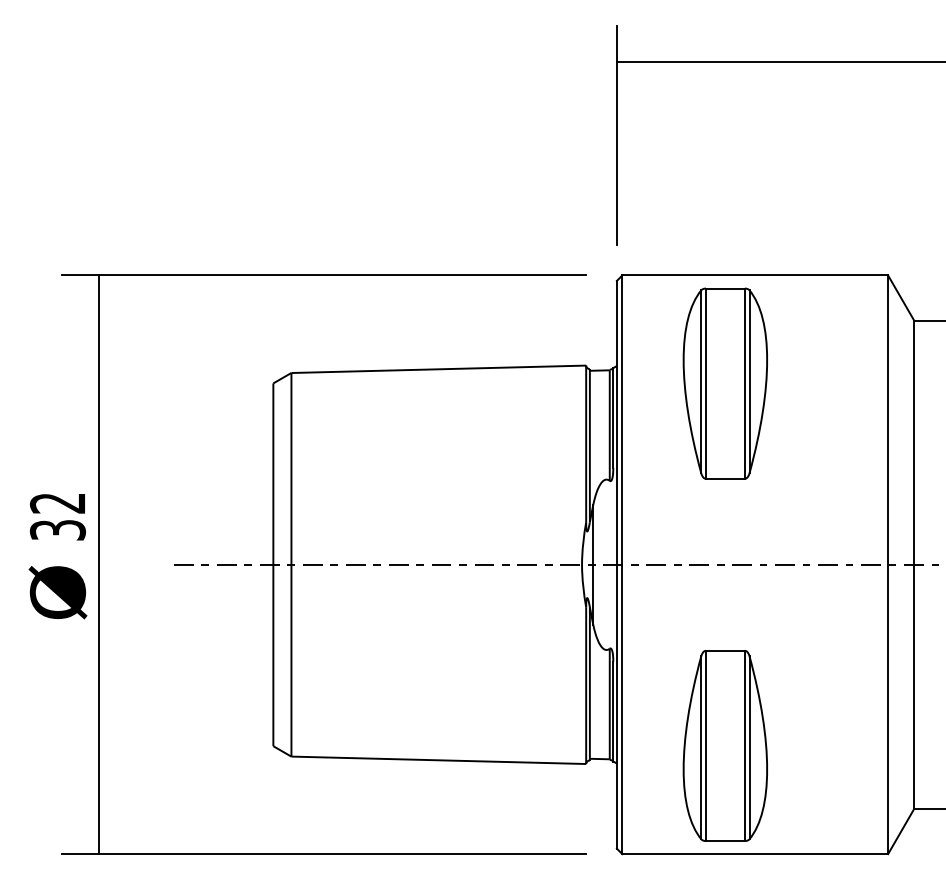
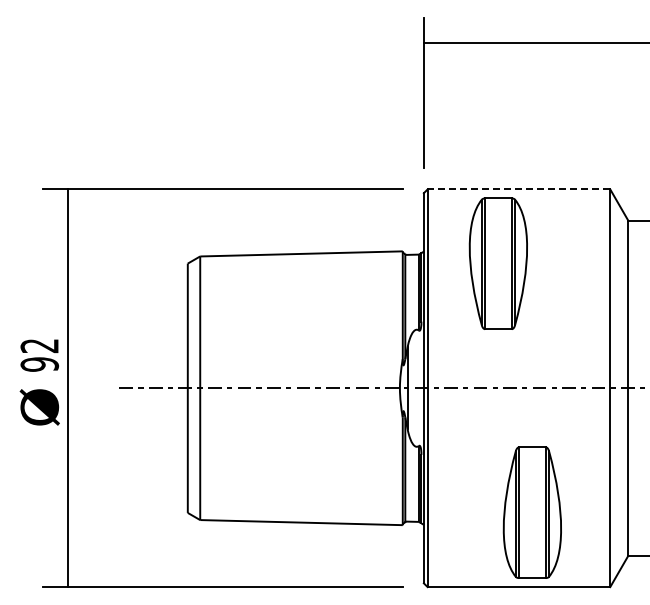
line: (754, 275) -> (518, 189), solid -> dashed
text: (57, 530) -> (39, 364), 32 -> 92
part: (724, 745) -> (531, 512), moved

